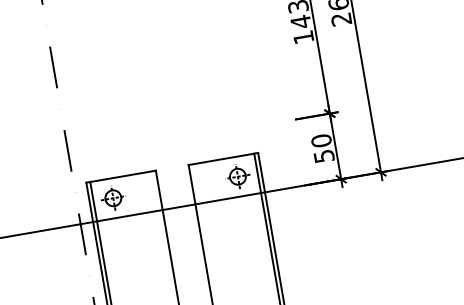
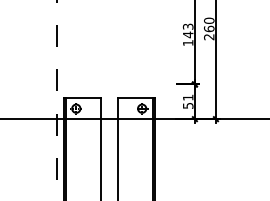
text: (320, 140) -> (187, 97), 50 -> 51

